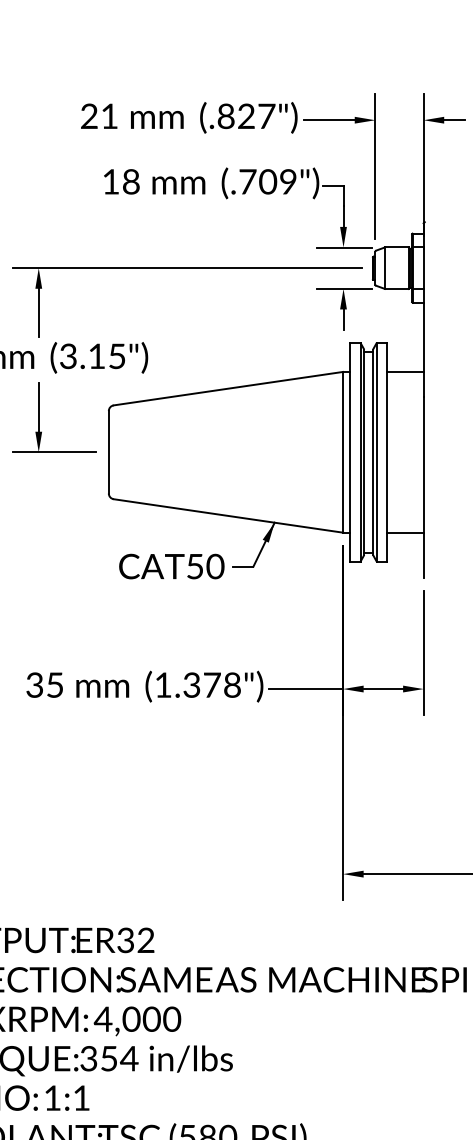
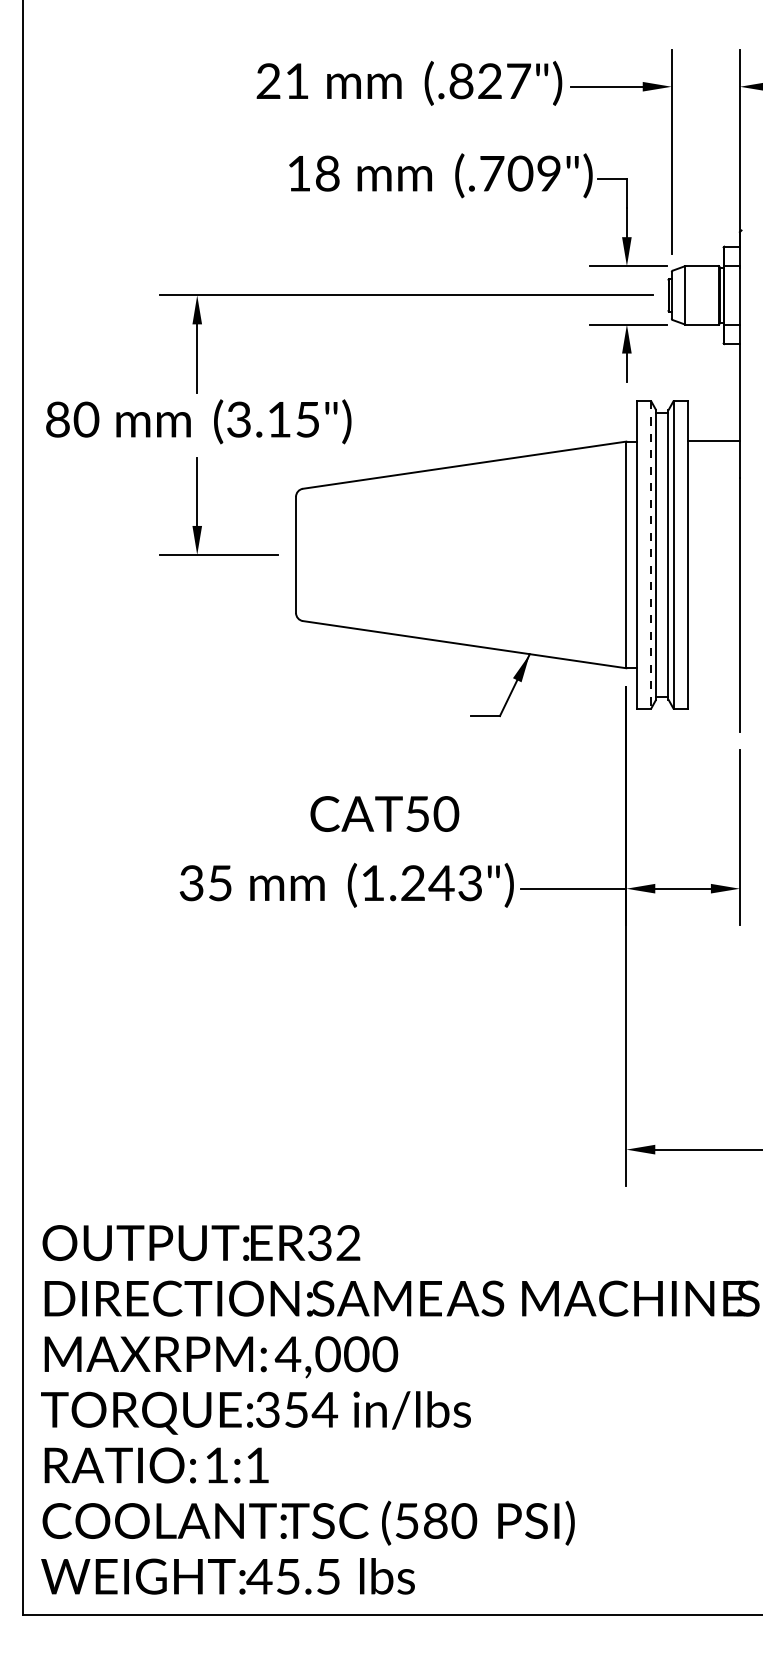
line: (360, 452) -> (650, 555), solid -> dashed
line: (404, 532) -> (713, 668), removed
text: (171, 566) -> (384, 813), moved
text: (212, 685) -> (441, 883), (1.378") -> (1.243")

